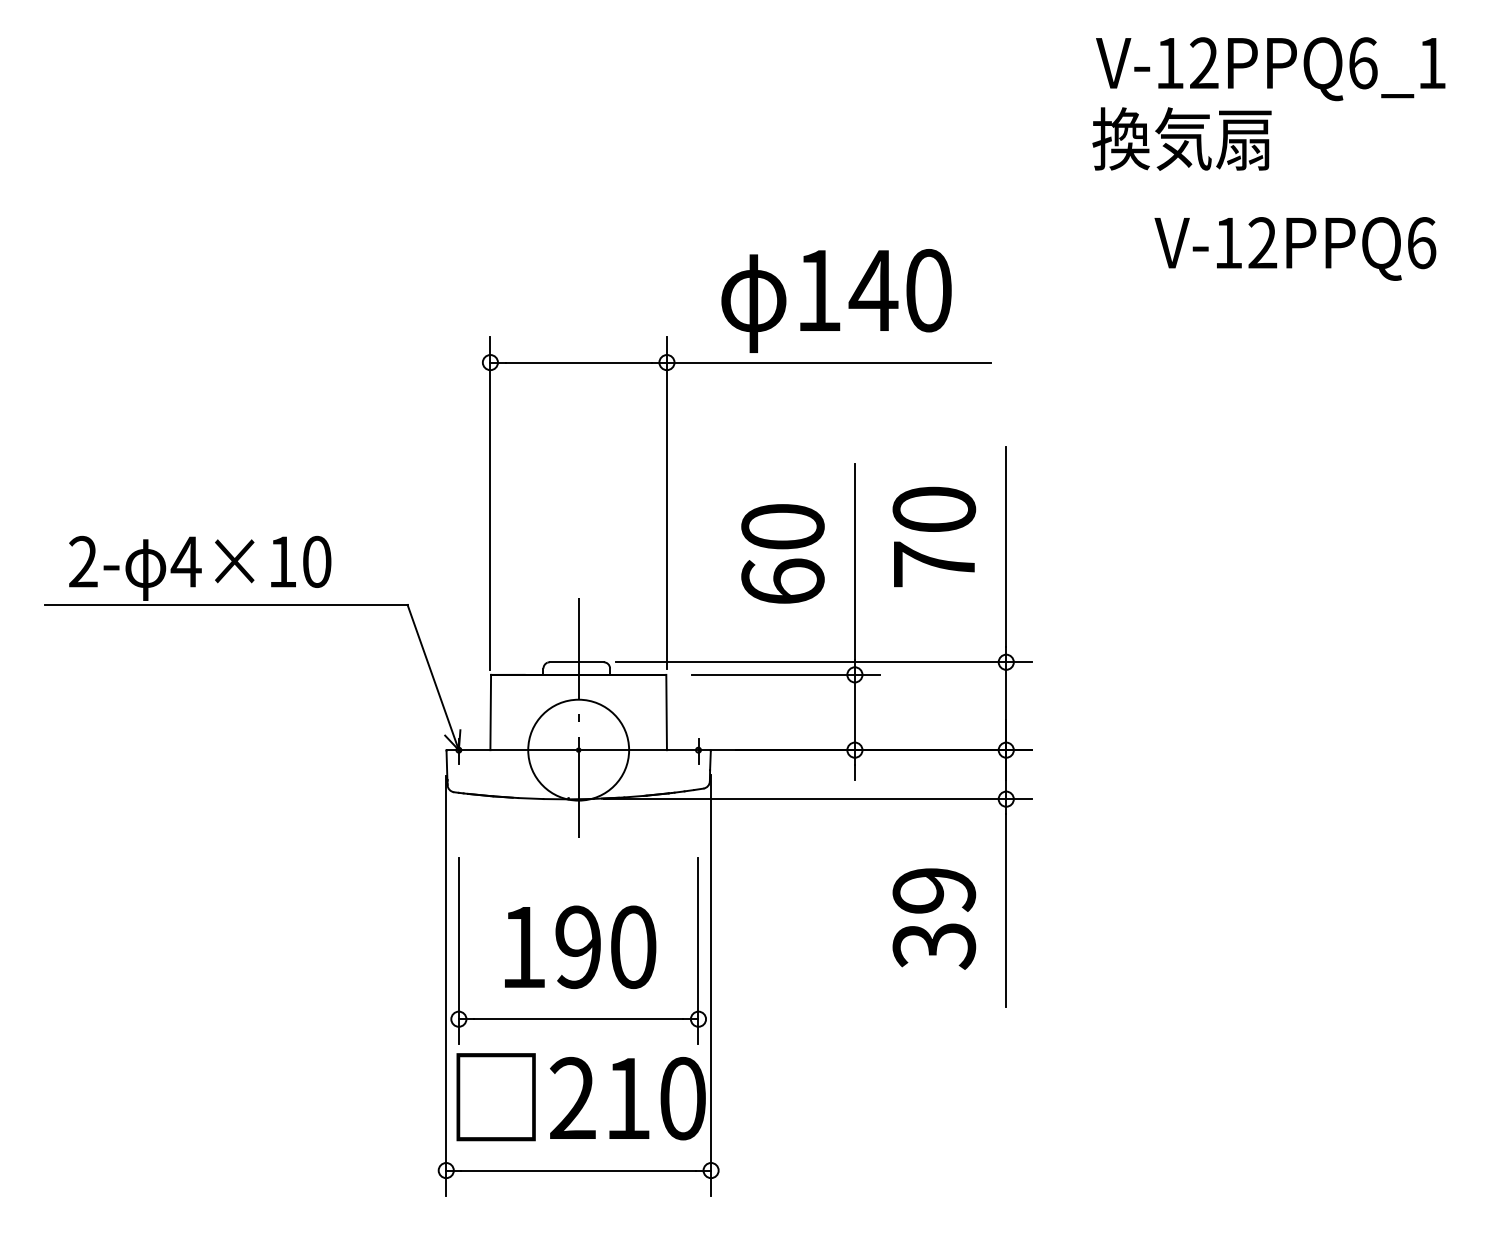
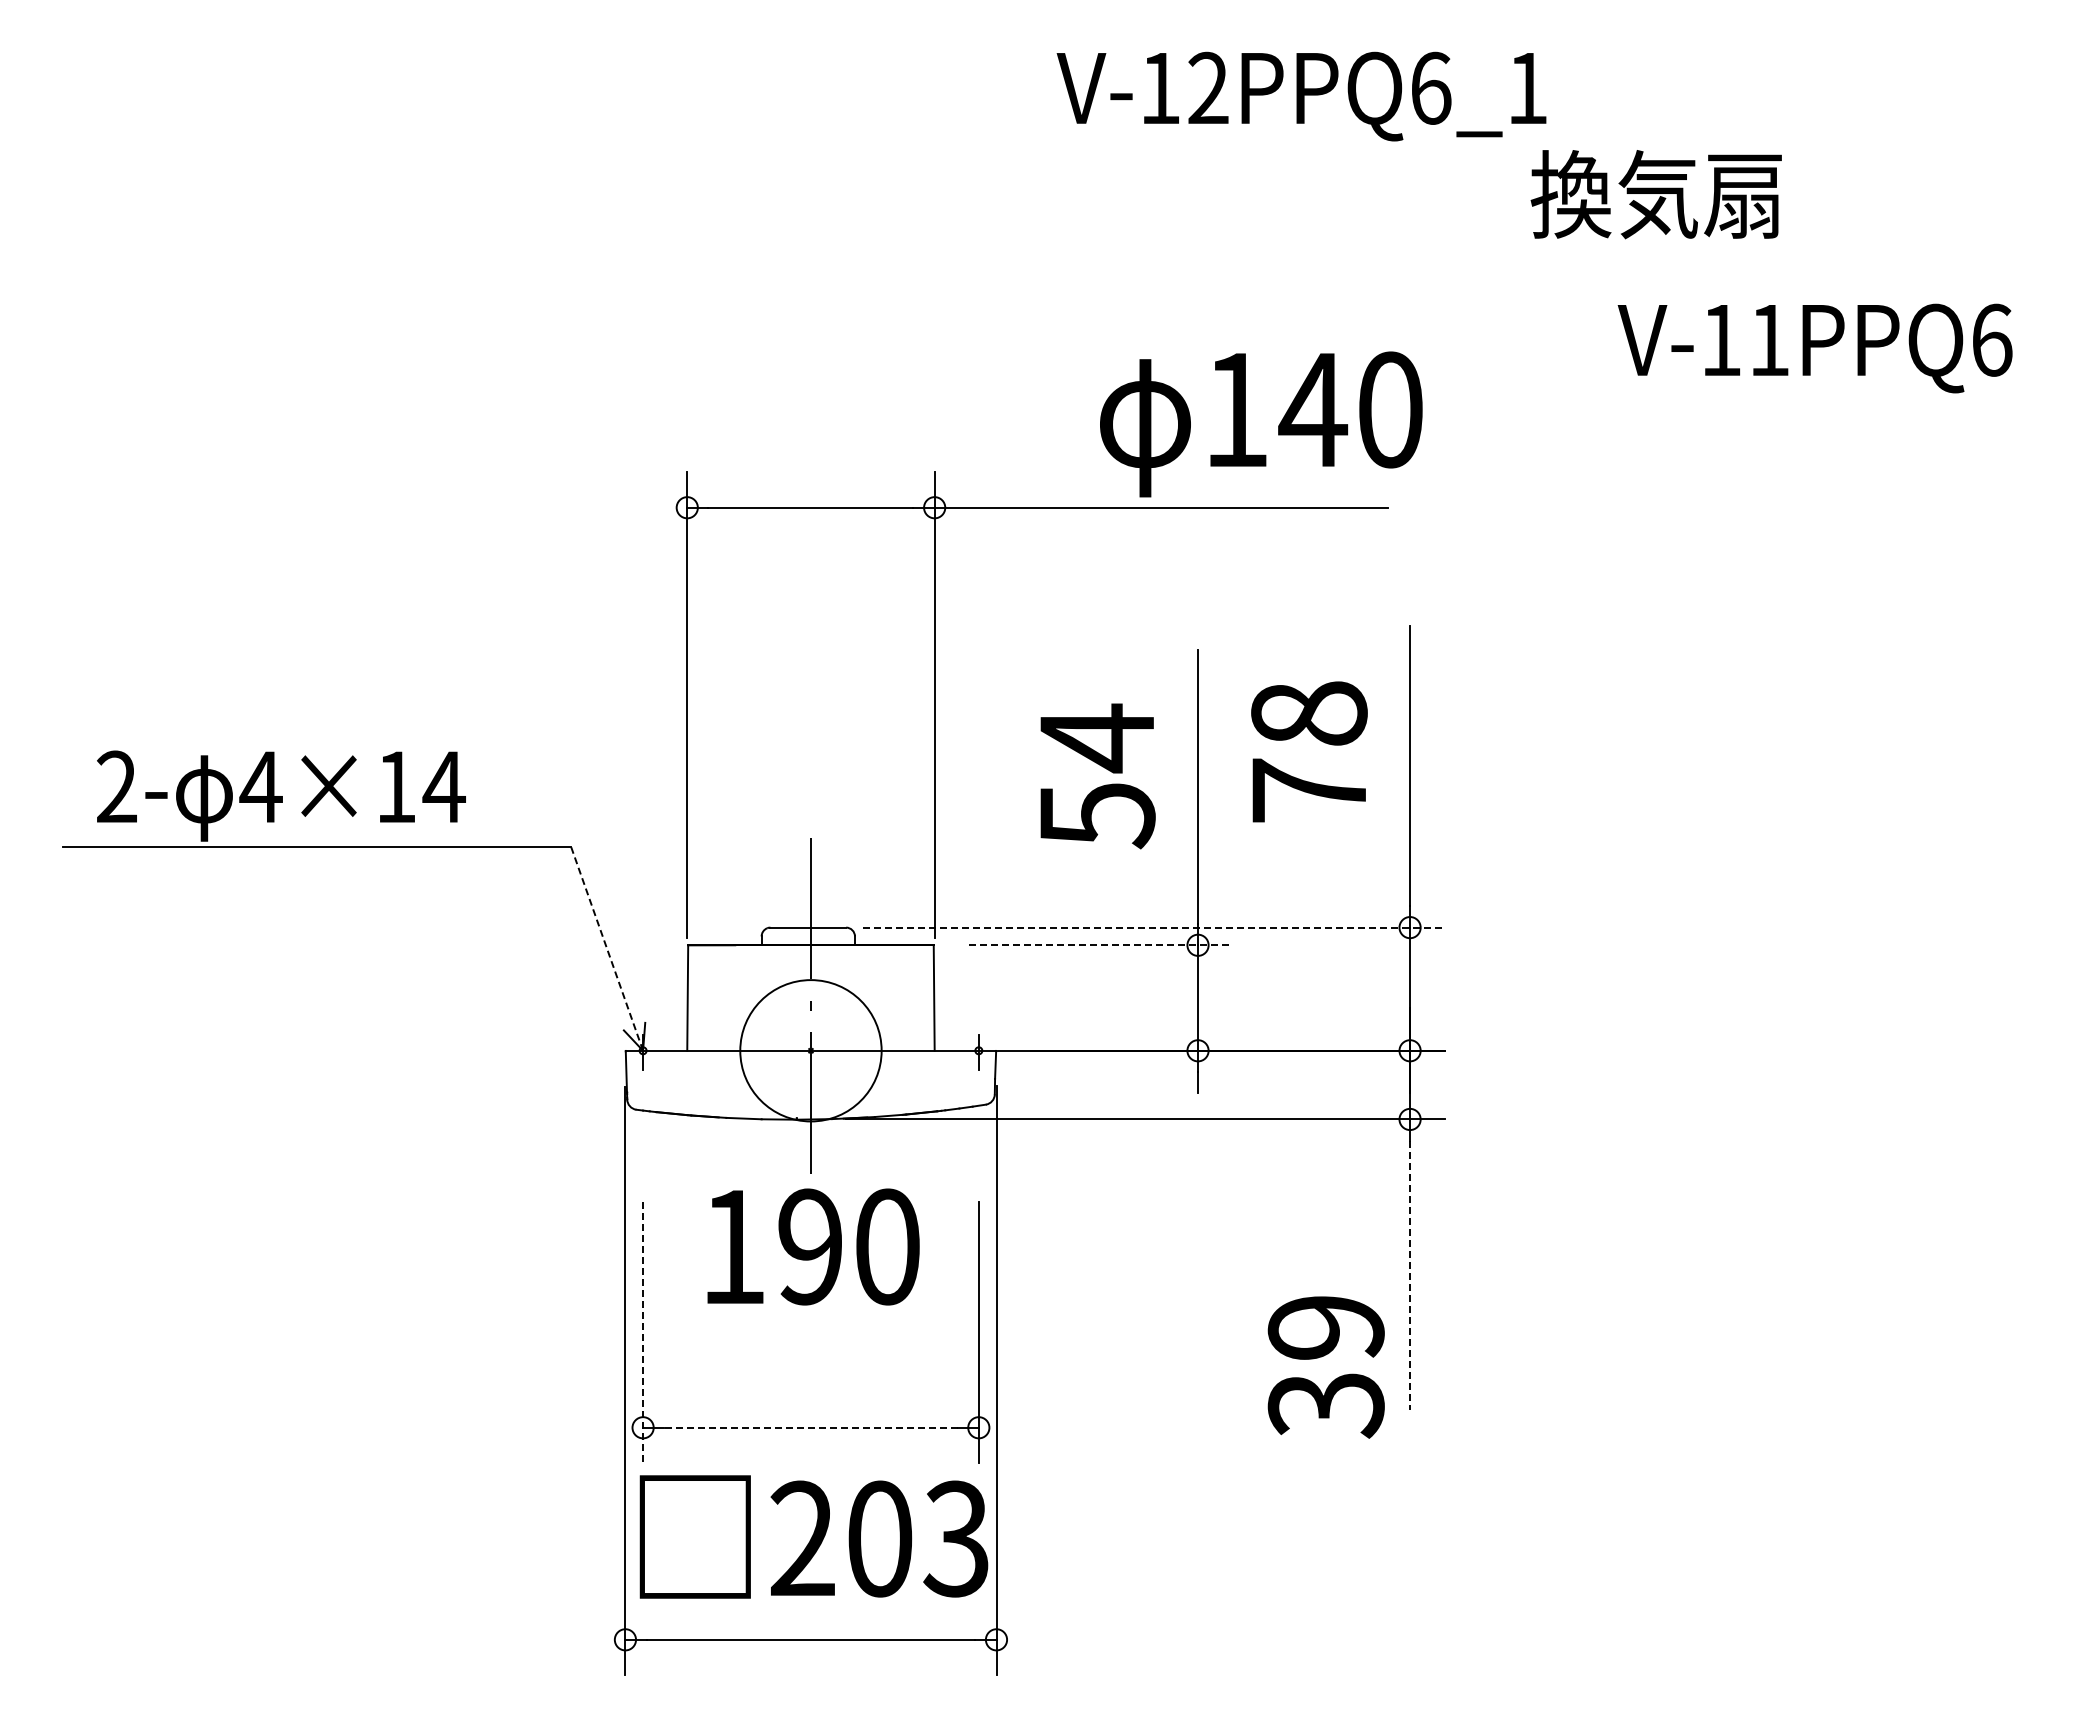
text: (1270, 69) -> (1301, 96), moved
text: (1262, 242) -> (1769, 339), V-12PPQ6 -> V-11PPQ6
text: (836, 301) -> (1261, 424), moved
text: (933, 509) -> (1308, 713), 70 -> 78
text: (782, 554) -> (1096, 776), 60 -> 54
text: (316, 561) -> (443, 786), 4×10 -> 4×14
line: (823, 662) -> (1154, 927), solid -> dashed
line: (786, 675) -> (1101, 945), solid -> dashed
line: (433, 677) -> (607, 949), solid -> dashed
line: (1006, 910) -> (1410, 1275), solid -> dashed
text: (933, 919) -> (1325, 1367), moved
text: (580, 946) -> (813, 1246), moved
line: (459, 951) -> (643, 1333), solid -> dashed
line: (578, 1019) -> (810, 1427), solid -> dashed
text: (655, 1098) -> (918, 1538), 210 -> 203

